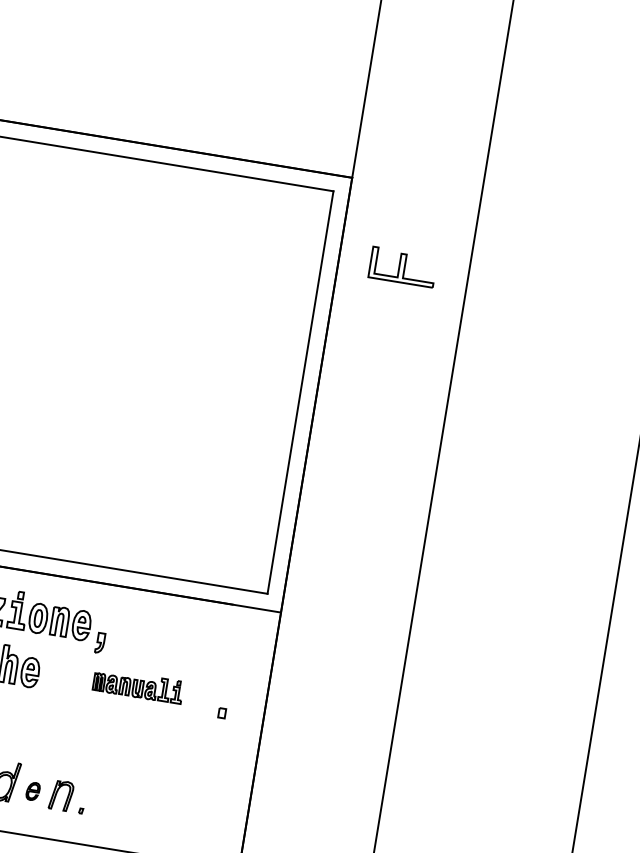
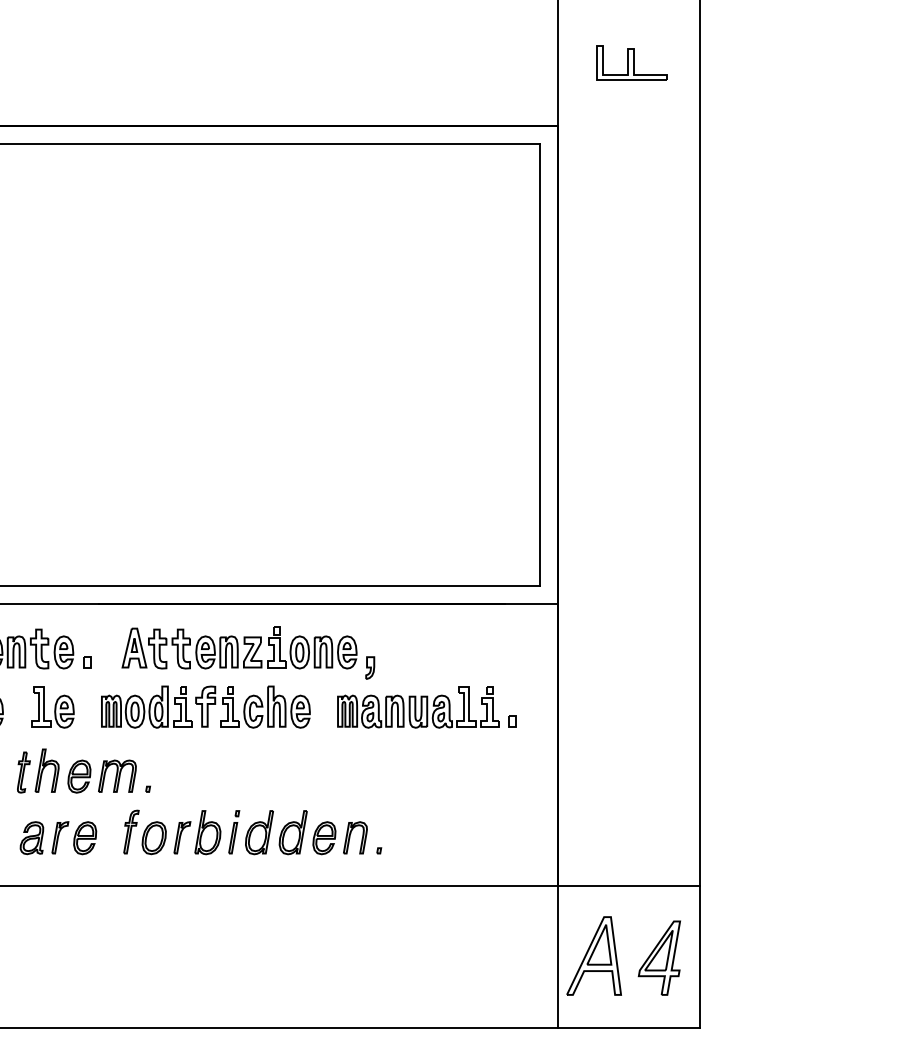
part: (402, 266) -> (631, 62), moved
part: (138, 686) -> (418, 707), size x1.67
part: (33, 791) -> (324, 838), size x1.67

